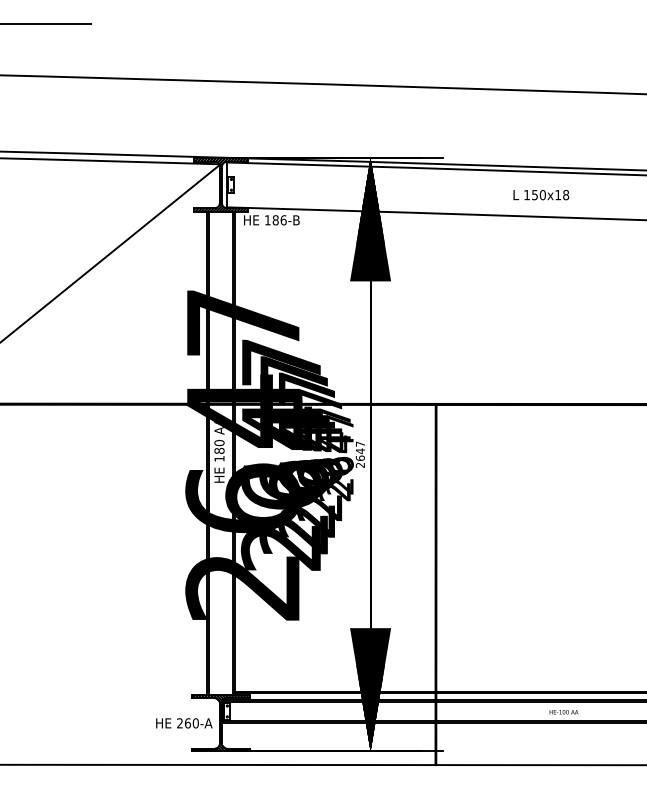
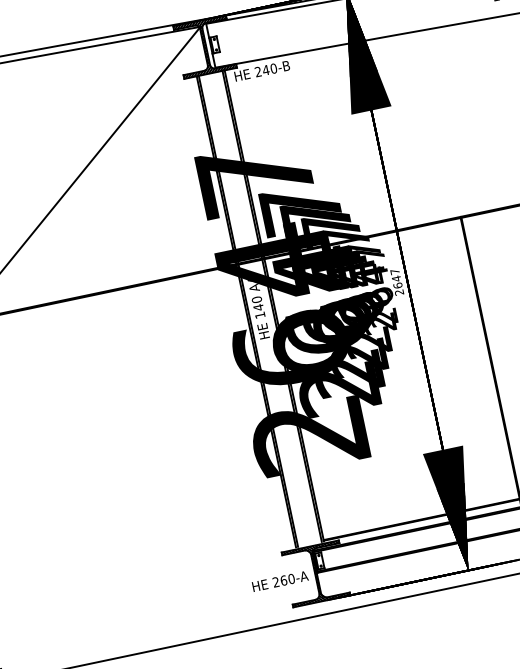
text: (275, 220) -> (265, 70), 186-B -> 240-B
text: (219, 450) -> (258, 307), 180 -> 140

